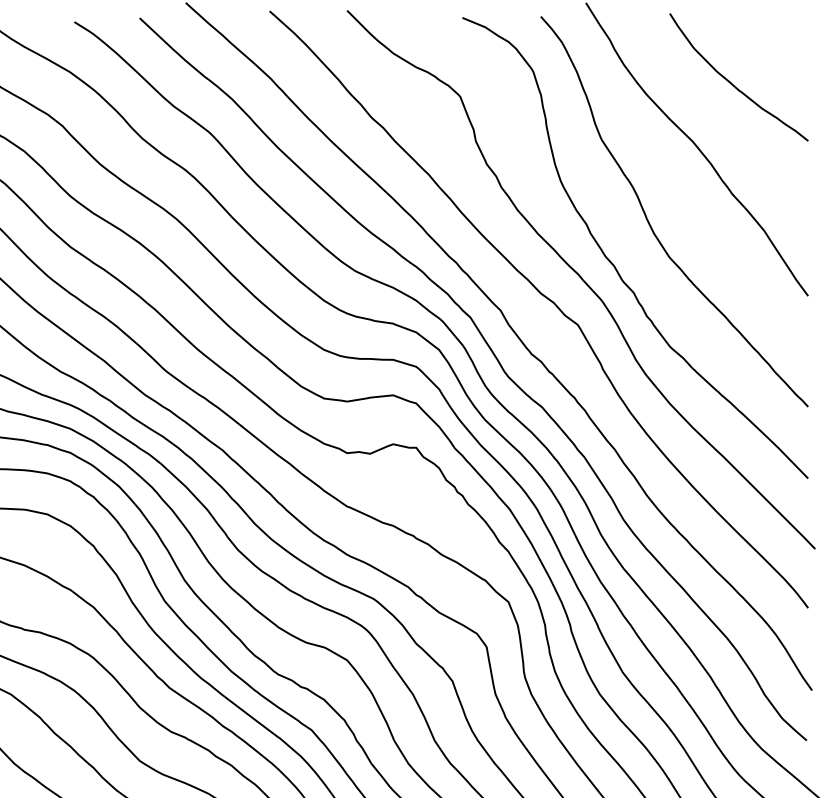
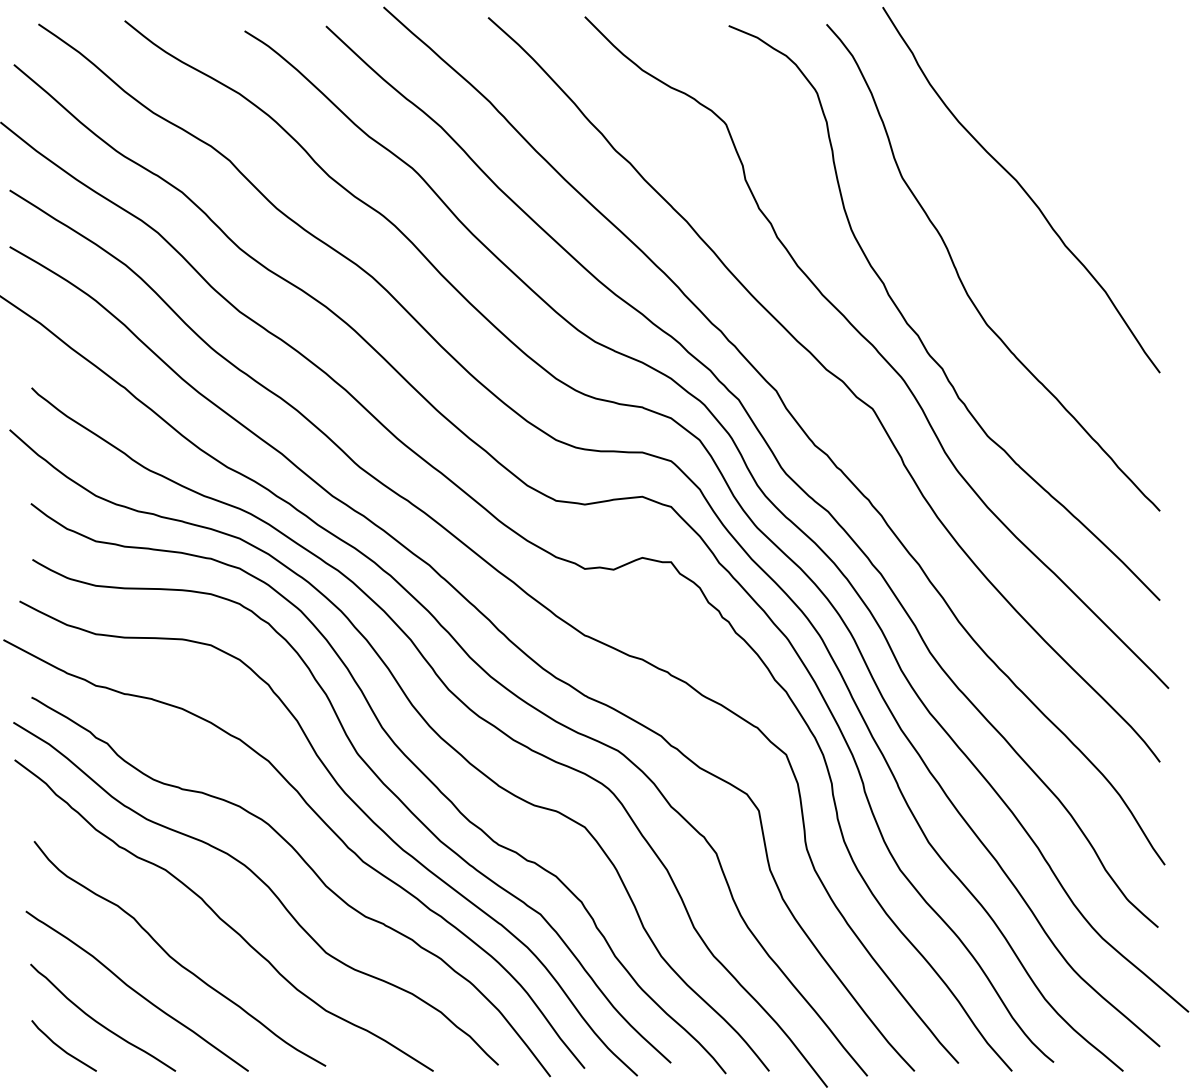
curve: (732, 83) -> (1065, 107), removed

